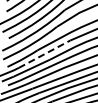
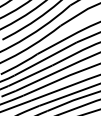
line: (45, 53) -> (46, 58), dashed -> solid

